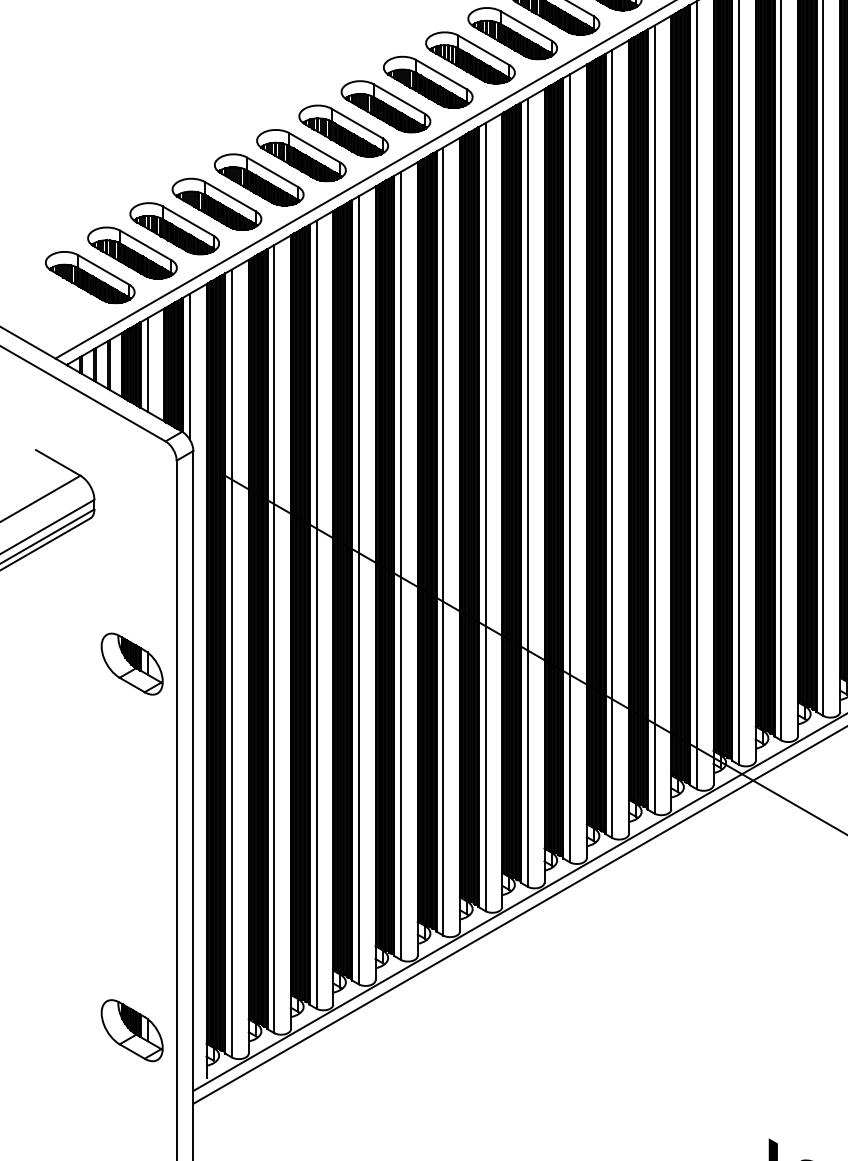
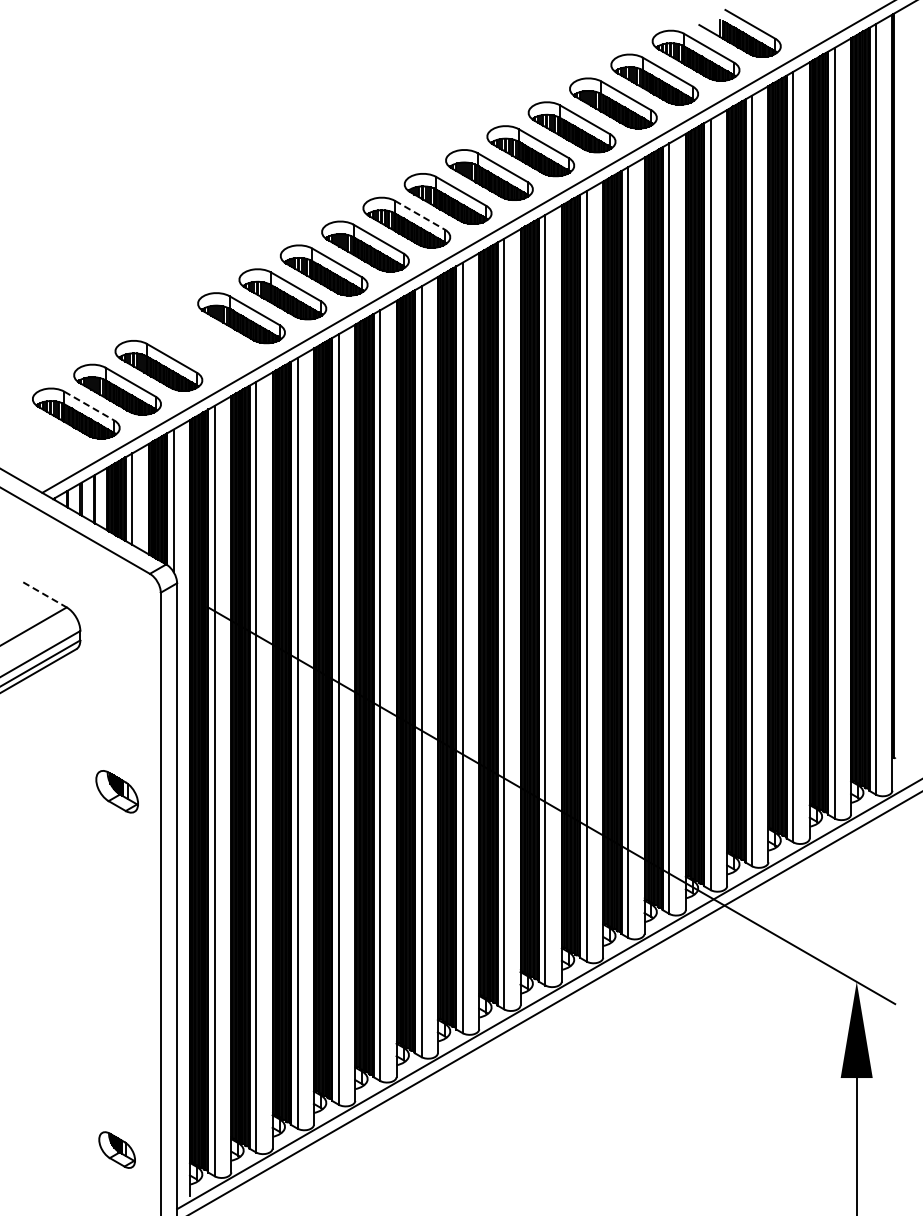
line: (441, 74) -> (419, 215), solid -> dashed
part: (217, 203) -> (200, 341), removed
line: (103, 270) -> (89, 406), solid -> dashed
line: (58, 463) -> (45, 595), solid -> dashed
part: (131, 663) -> (116, 791), size x0.7
part: (131, 1030) -> (116, 1149), size x0.6

